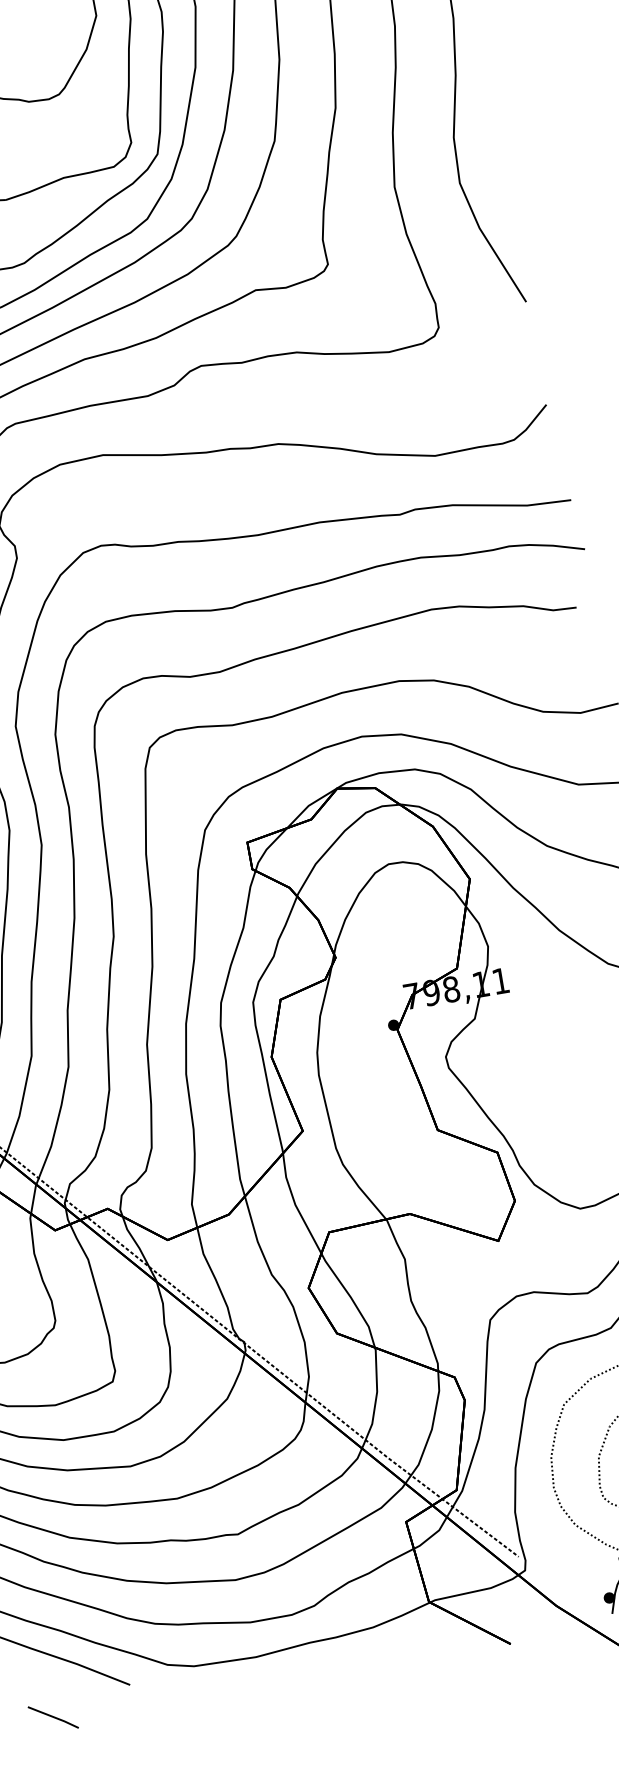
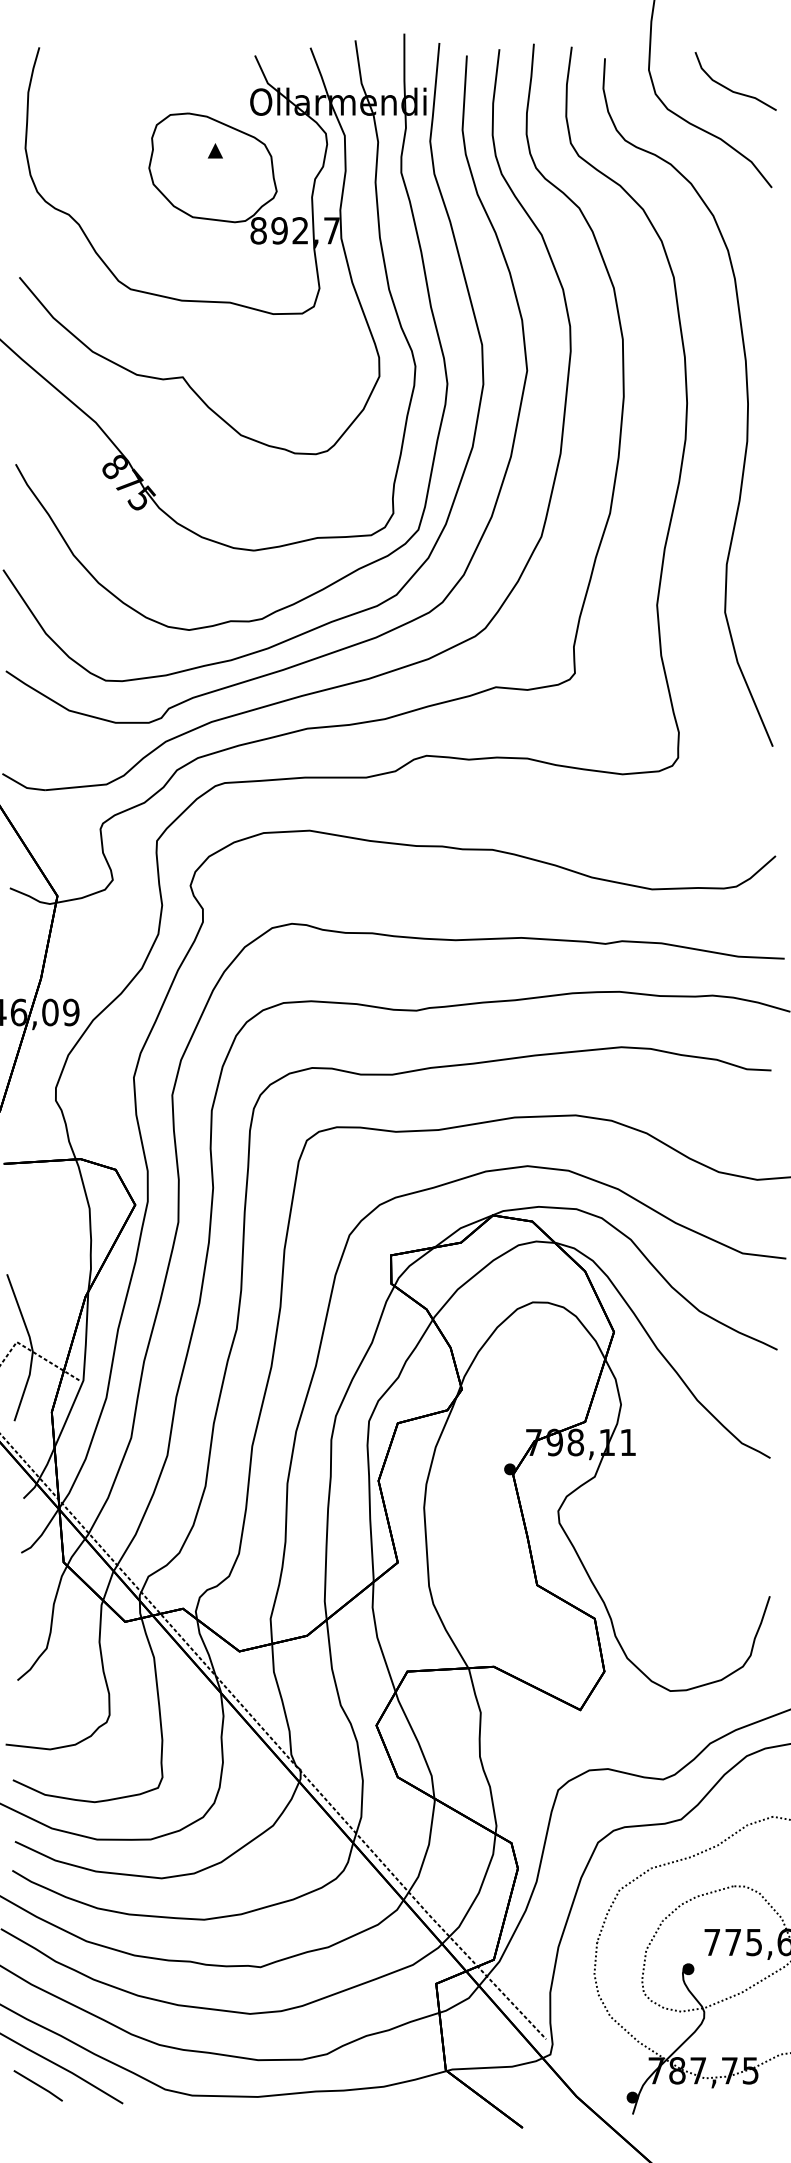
line: (52, 1717) -> (37, 2085), moved

